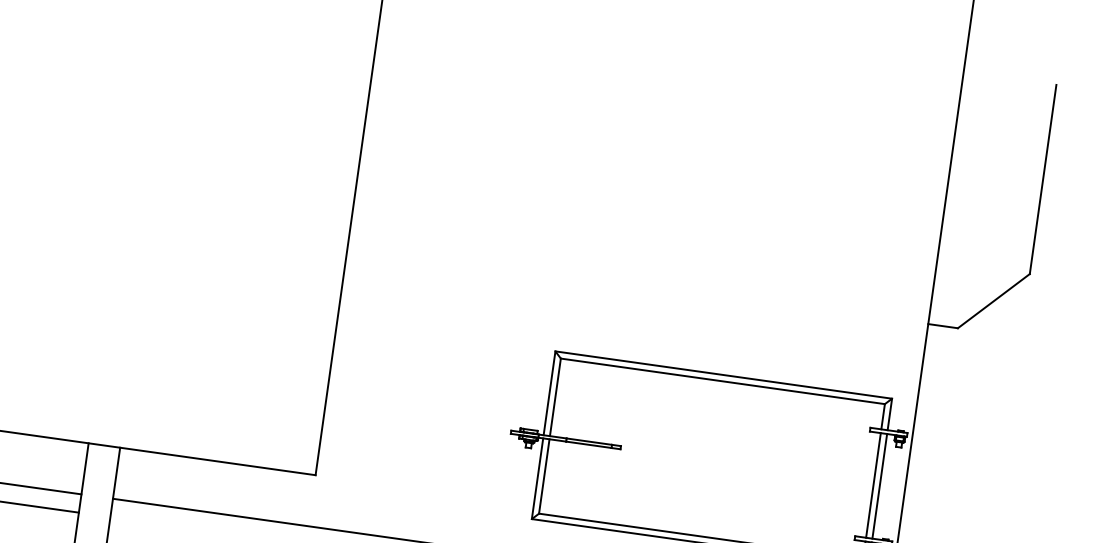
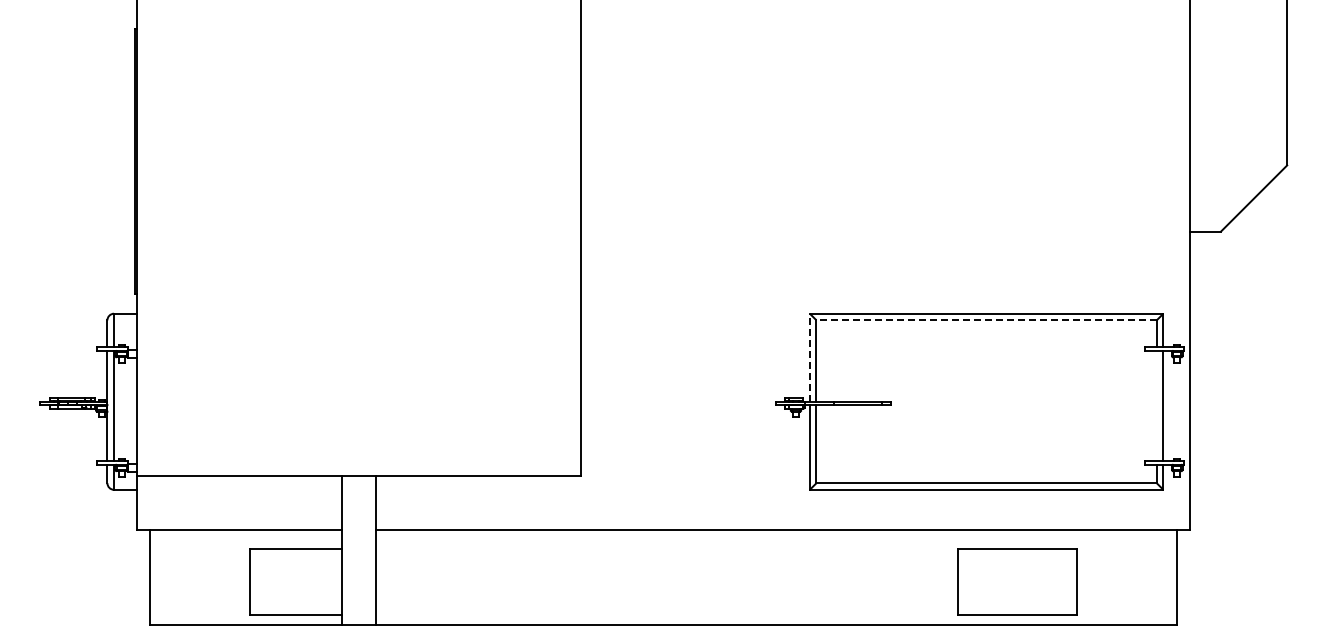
line: (722, 381) -> (986, 320), solid -> dashed
line: (549, 393) -> (809, 357), solid -> dashed
line: (873, 485) -> (1156, 405), removed

